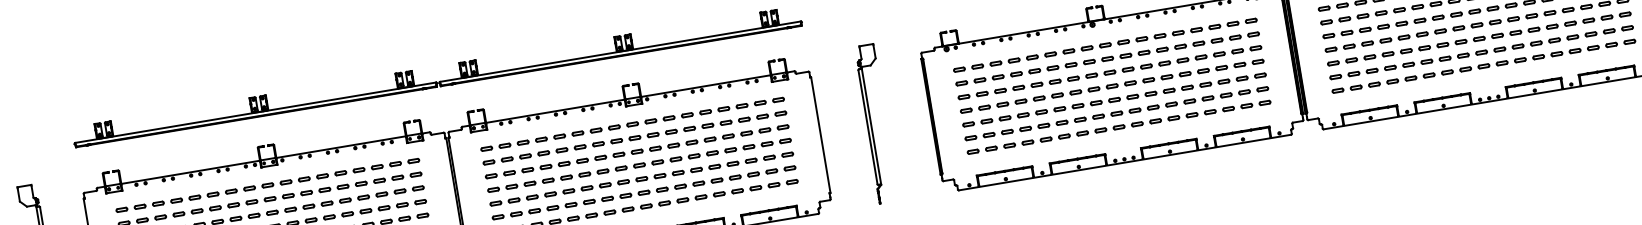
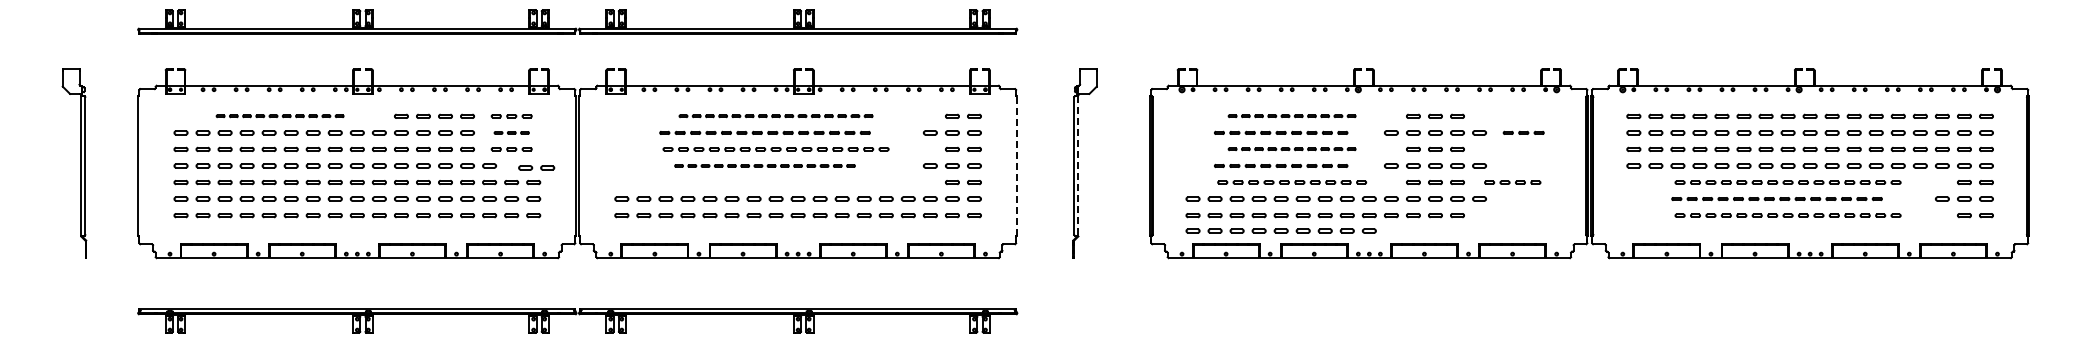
part: (1223, 24) -> (1512, 115), removed
part: (1235, 37) -> (1523, 132), size x0.7
part: (1460, 42) -> (1787, 182), size x0.7
part: (1228, 52) -> (1512, 148), removed
part: (1040, 55) -> (1291, 115), size x0.6
part: (1453, 56) -> (1776, 198), size x0.7
part: (1239, 64) -> (1523, 165), removed
part: (1465, 69) -> (1787, 215), size x0.7
part: (1034, 70) -> (1280, 132), size x0.7
part: (1232, 80) -> (1512, 182), size x0.7
part: (1045, 82) -> (1291, 148), size x0.6
part: (1244, 91) -> (1523, 198), removed
part: (1038, 98) -> (1280, 165), size x0.7
part: (1237, 107) -> (1512, 215), removed
part: (1050, 110) -> (1291, 182), size x0.7
part: (613, 126) -> (775, 115), size x0.6
line: (871, 127) -> (1078, 166), solid -> dashed
line: (821, 135) -> (1017, 166), solid -> dashed
part: (607, 142) -> (764, 132), size x0.7
part: (1047, 152) -> (1280, 230), added
part: (618, 154) -> (775, 148), size x0.7
part: (395, 163) -> (511, 115), size x0.7
part: (611, 169) -> (764, 165), size x0.6
part: (397, 177) -> (511, 132), size x0.6
part: (623, 182) -> (775, 182), removed
part: (399, 190) -> (511, 148), size x0.7
part: (203, 195) -> (279, 115), size x0.6
part: (411, 203) -> (536, 167), moved

